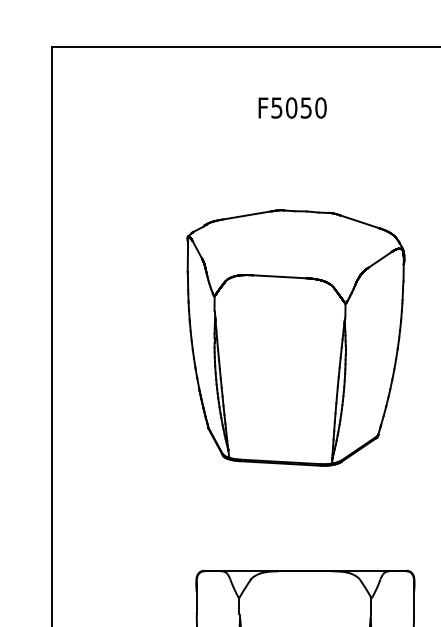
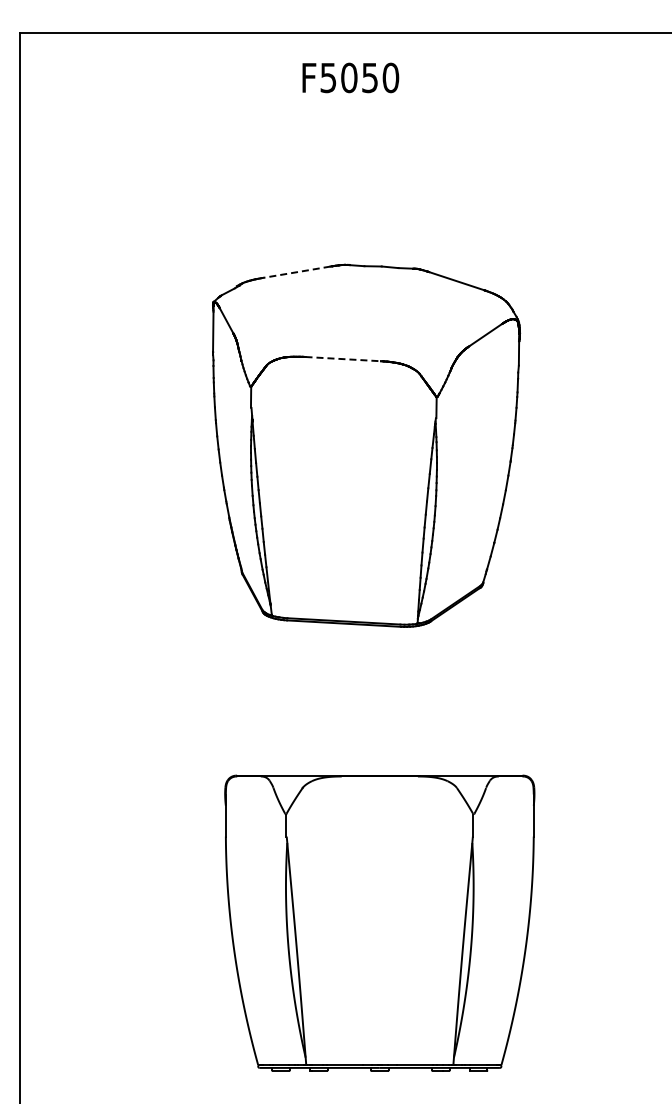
text: (292, 107) -> (350, 77), moved
line: (246, 215) -> (296, 272), solid -> dashed
line: (279, 277) -> (343, 359), solid -> dashed

